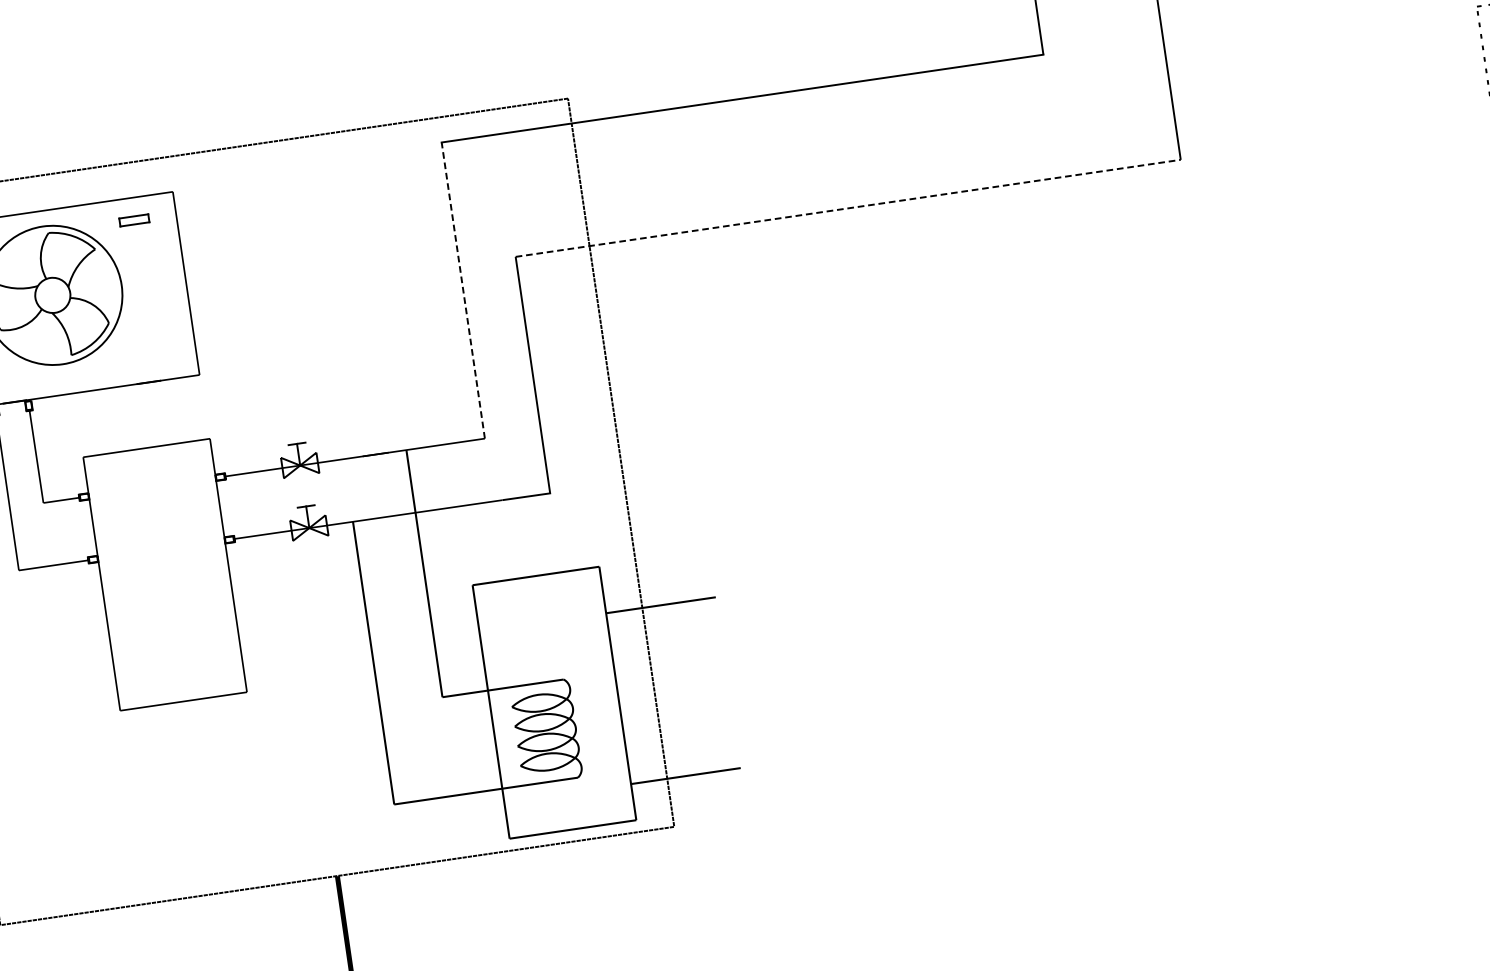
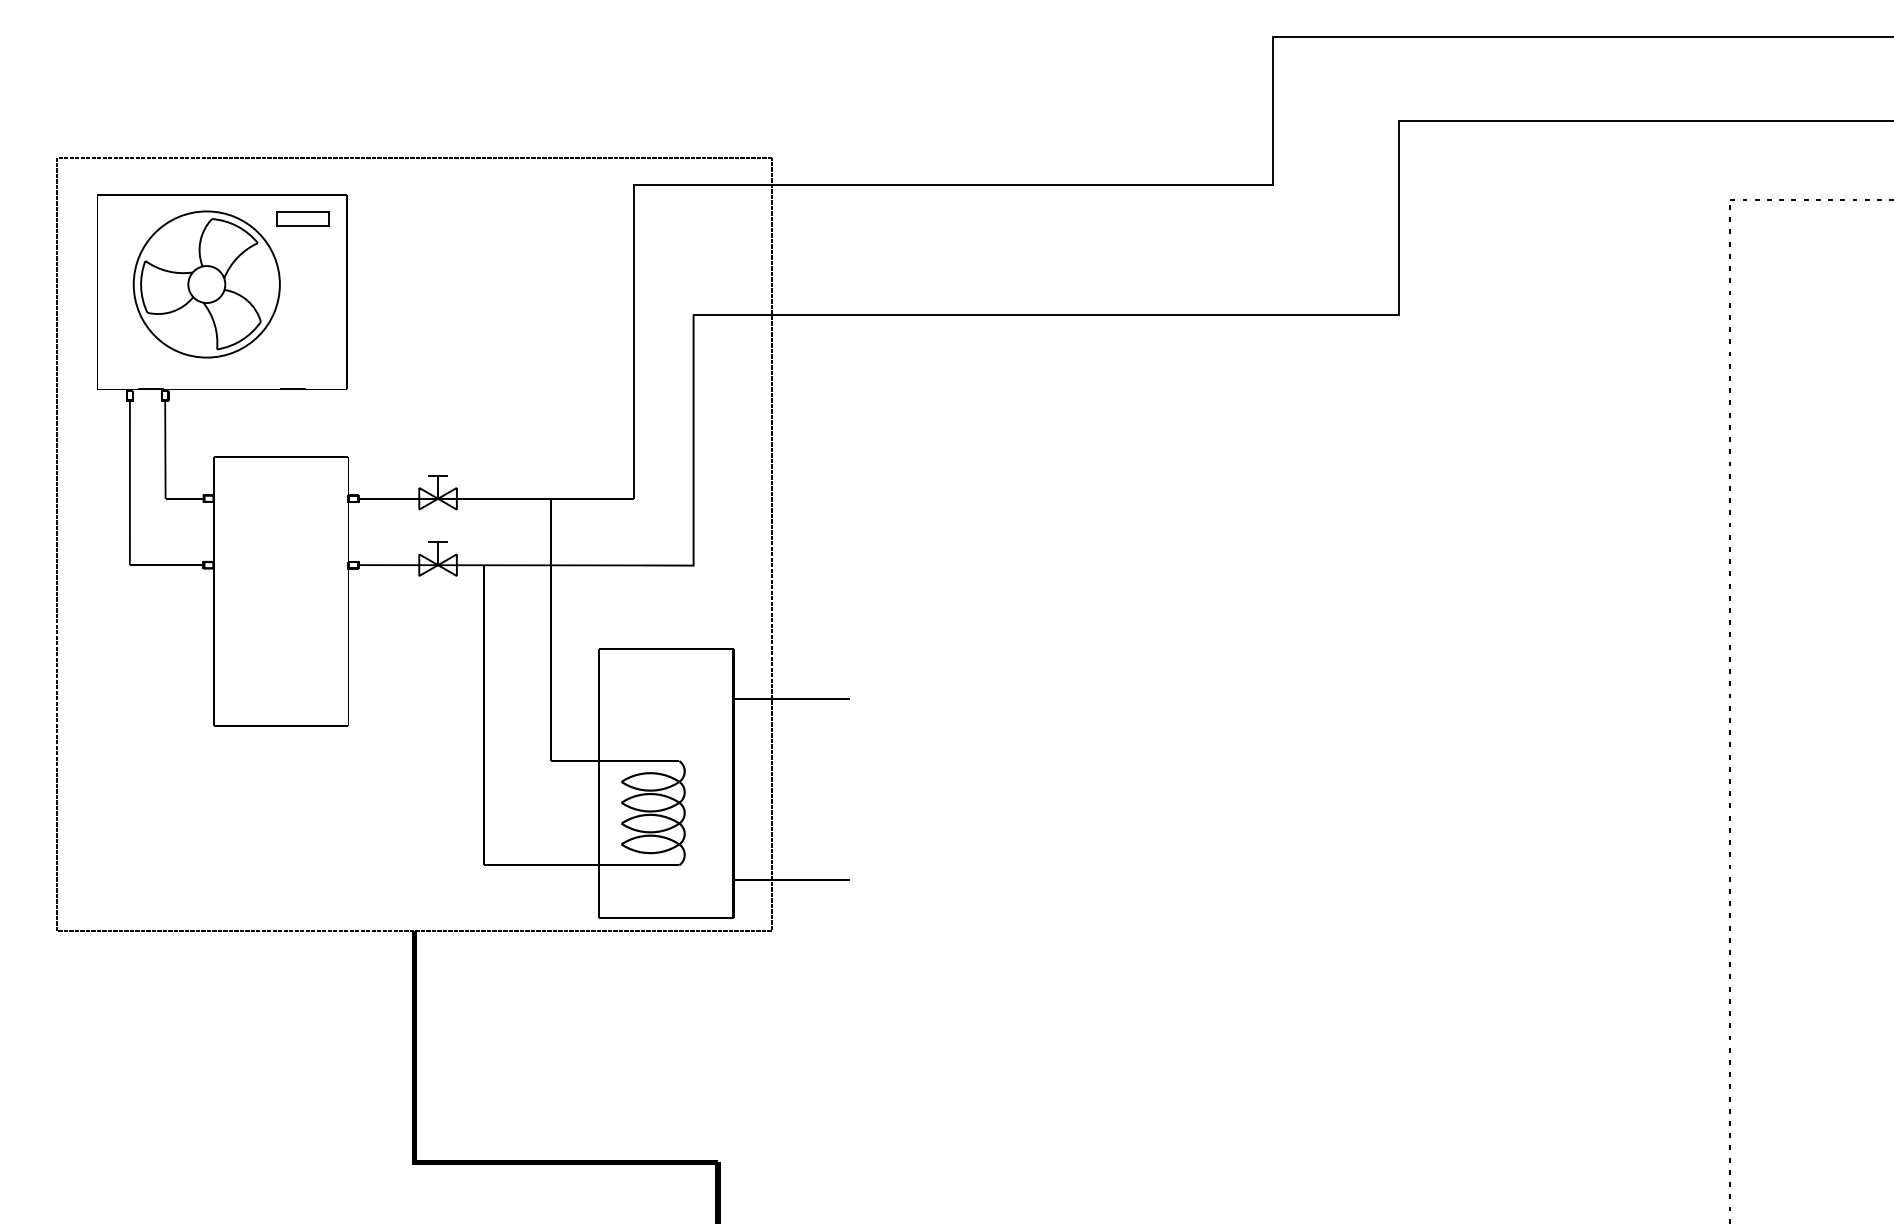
line: (848, 208) -> (1046, 314), dashed -> solid
part: (133, 220) -> (302, 218), size x1.67
line: (463, 290) -> (634, 341), dashed -> solid

